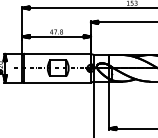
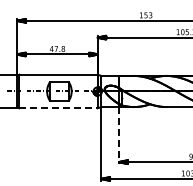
line: (58, 82) -> (59, 108), solid -> dashed
line: (109, 105) -> (119, 135), solid -> dashed

